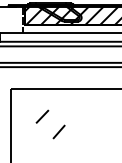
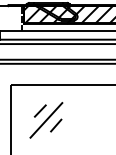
line: (48, 126) -> (46, 120), added

